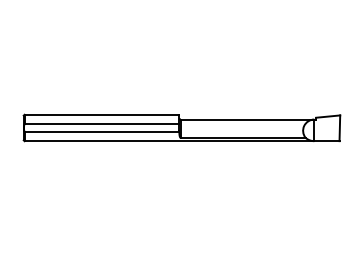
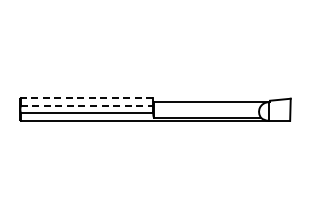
line: (101, 115) -> (86, 98), solid -> dashed
line: (102, 124) -> (87, 106), solid -> dashed

